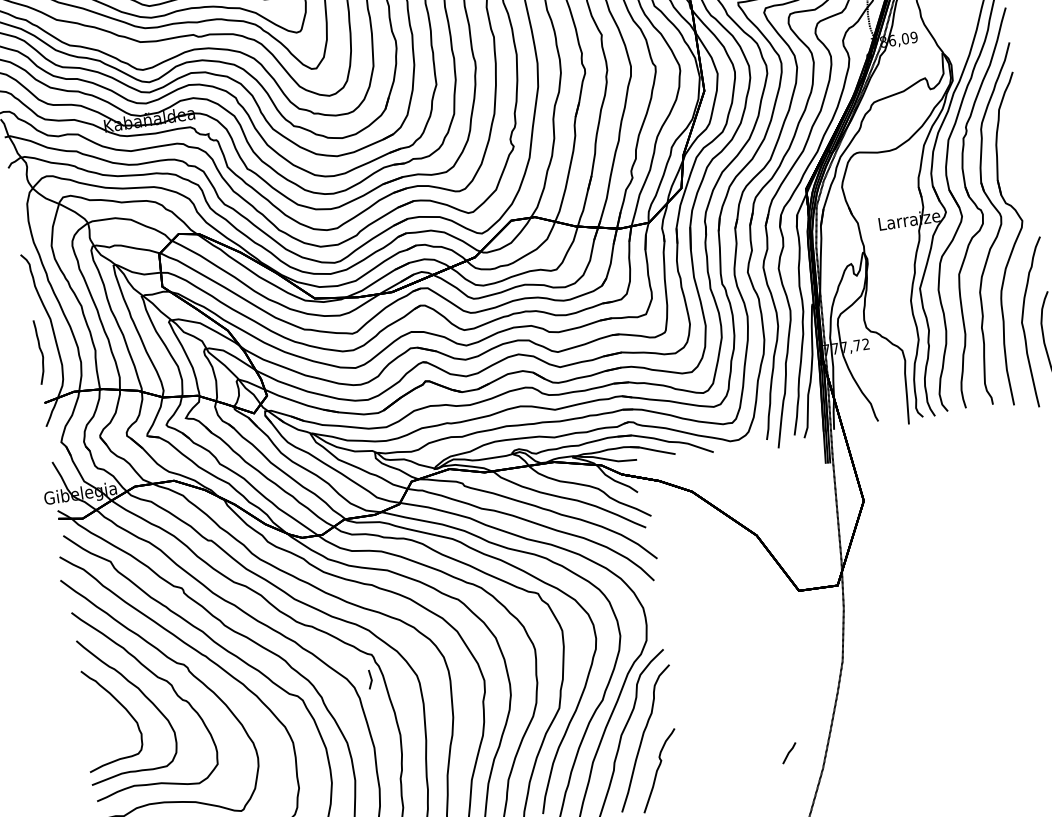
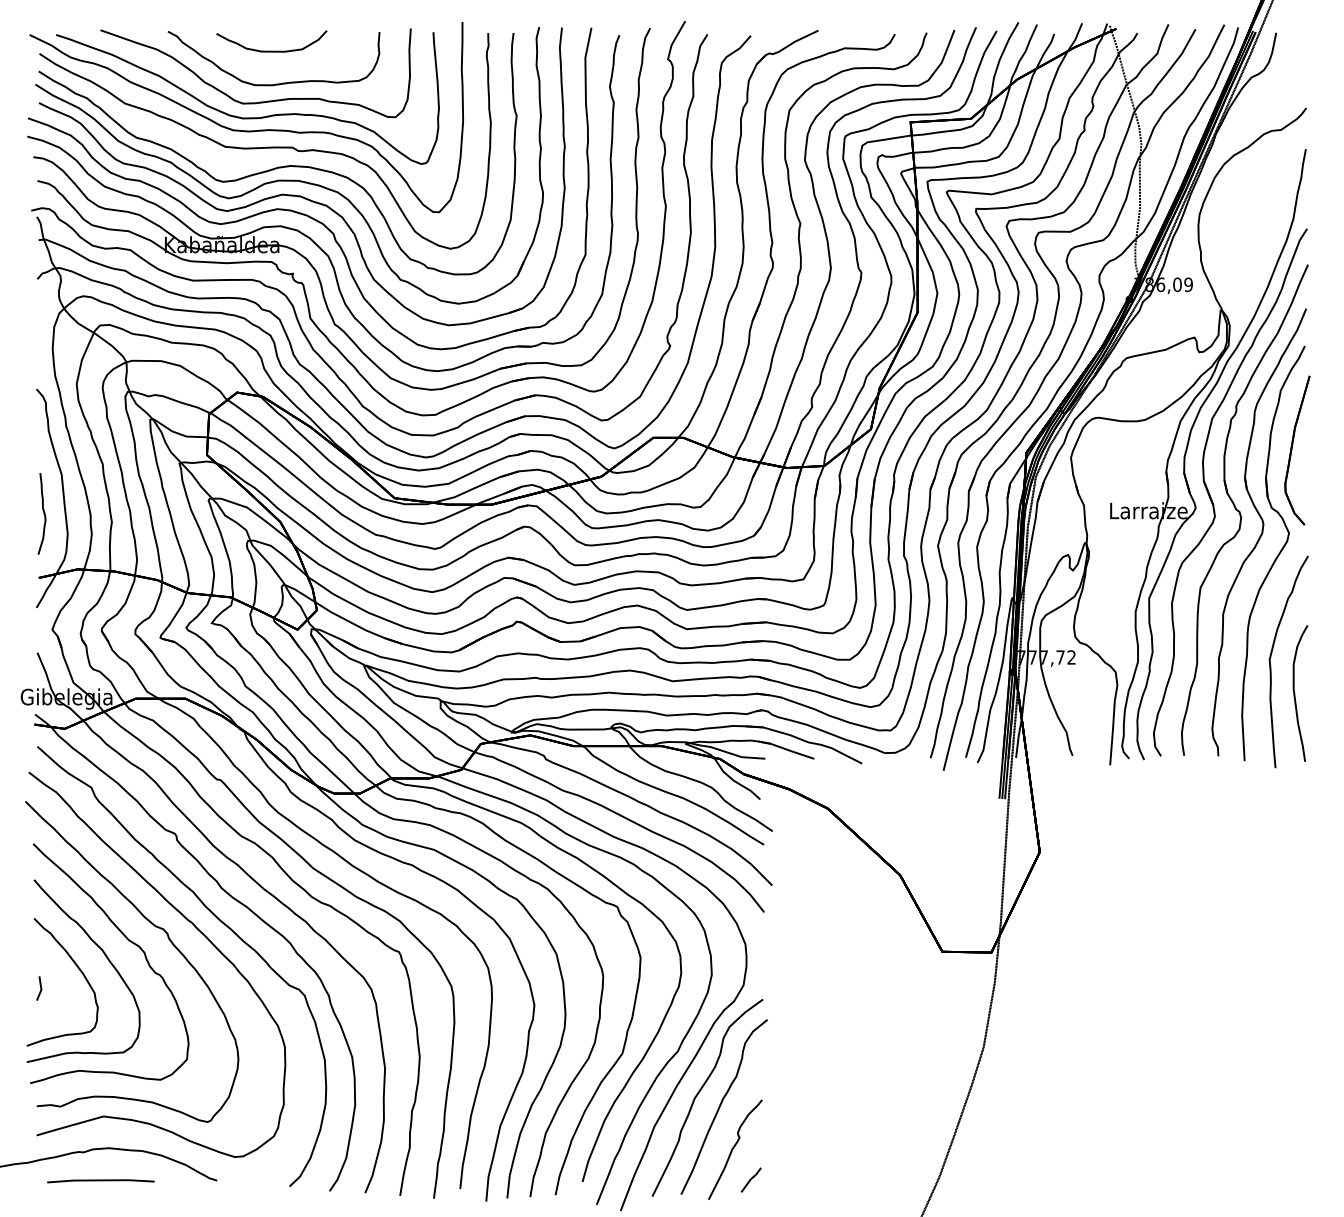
part: (1019, 154) -> (1297, 450), added
part: (370, 679) -> (39, 988), moved
line: (788, 752) -> (750, 1179), moved

